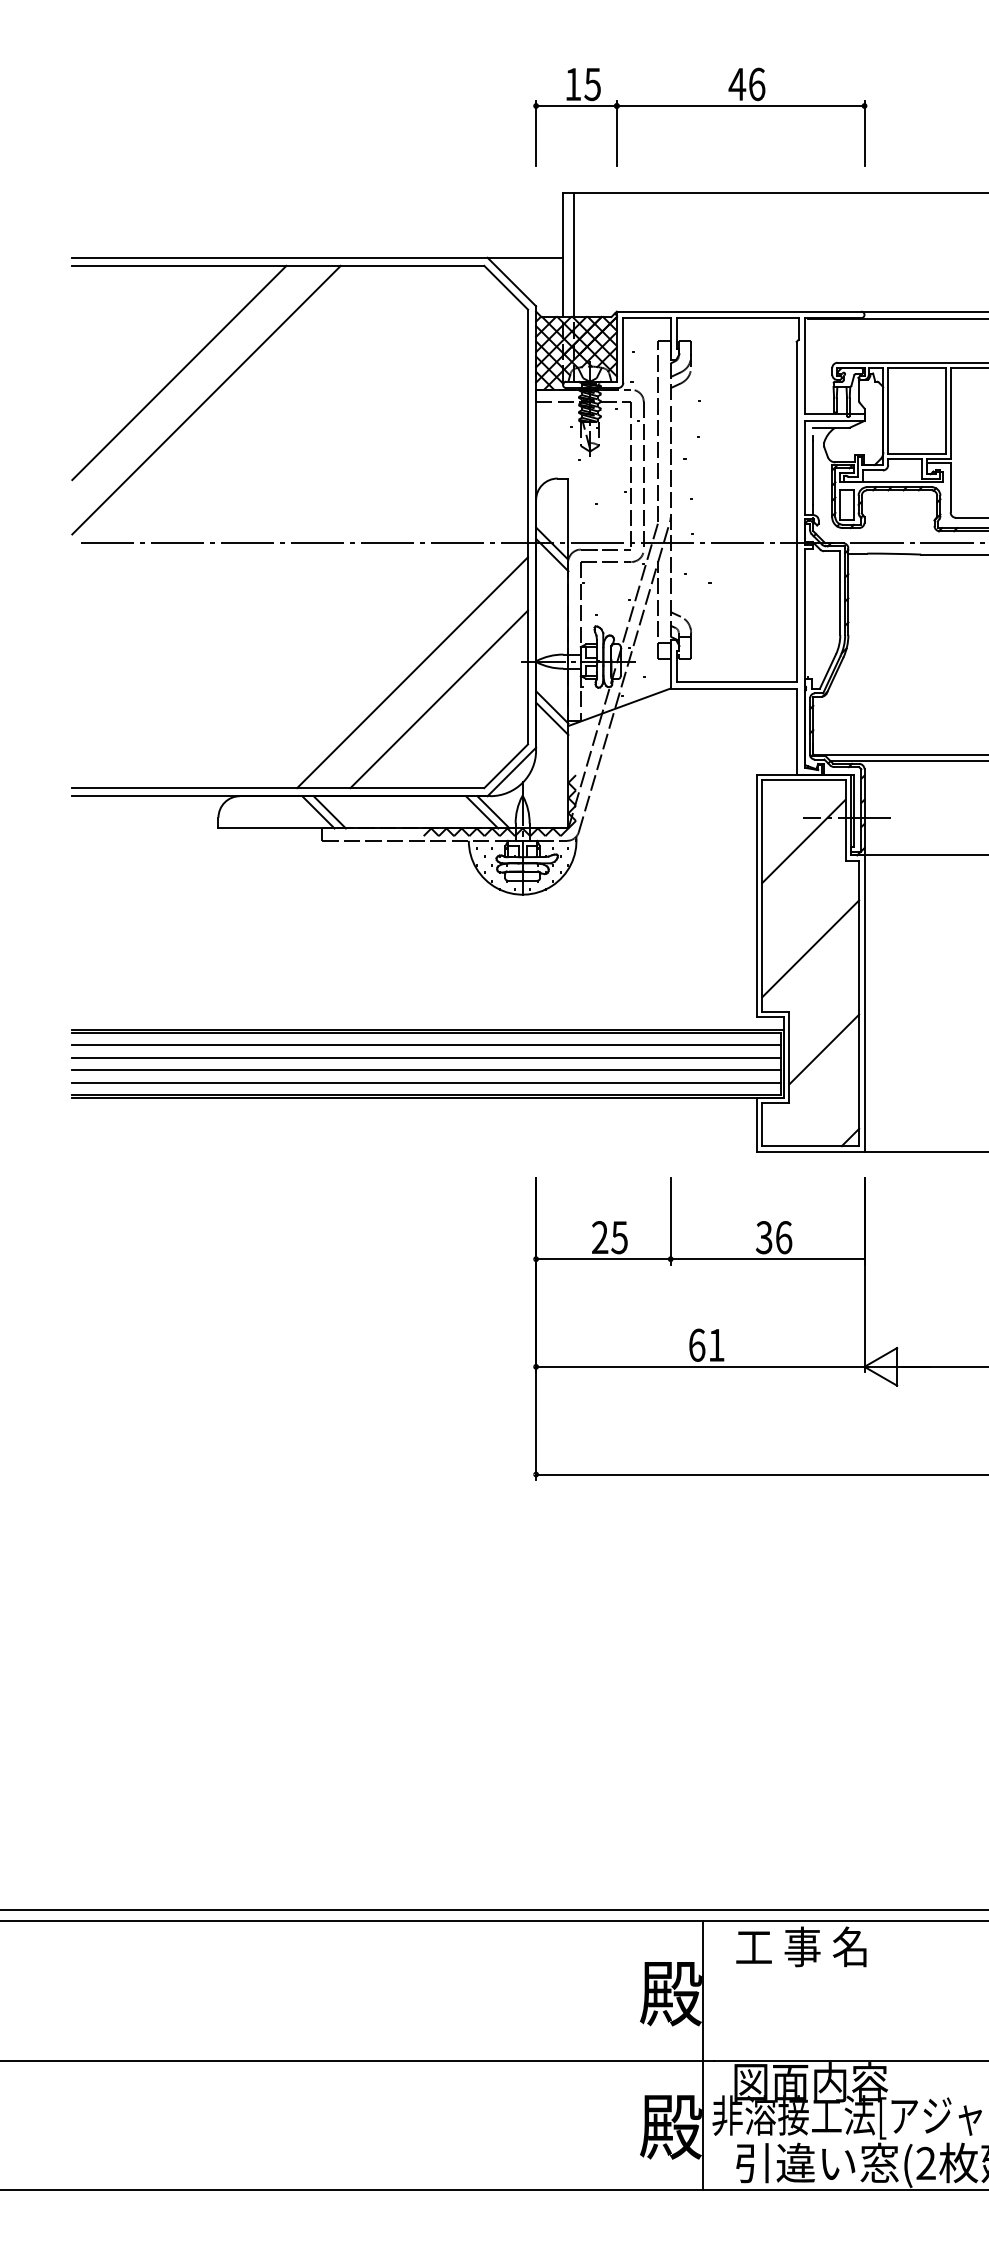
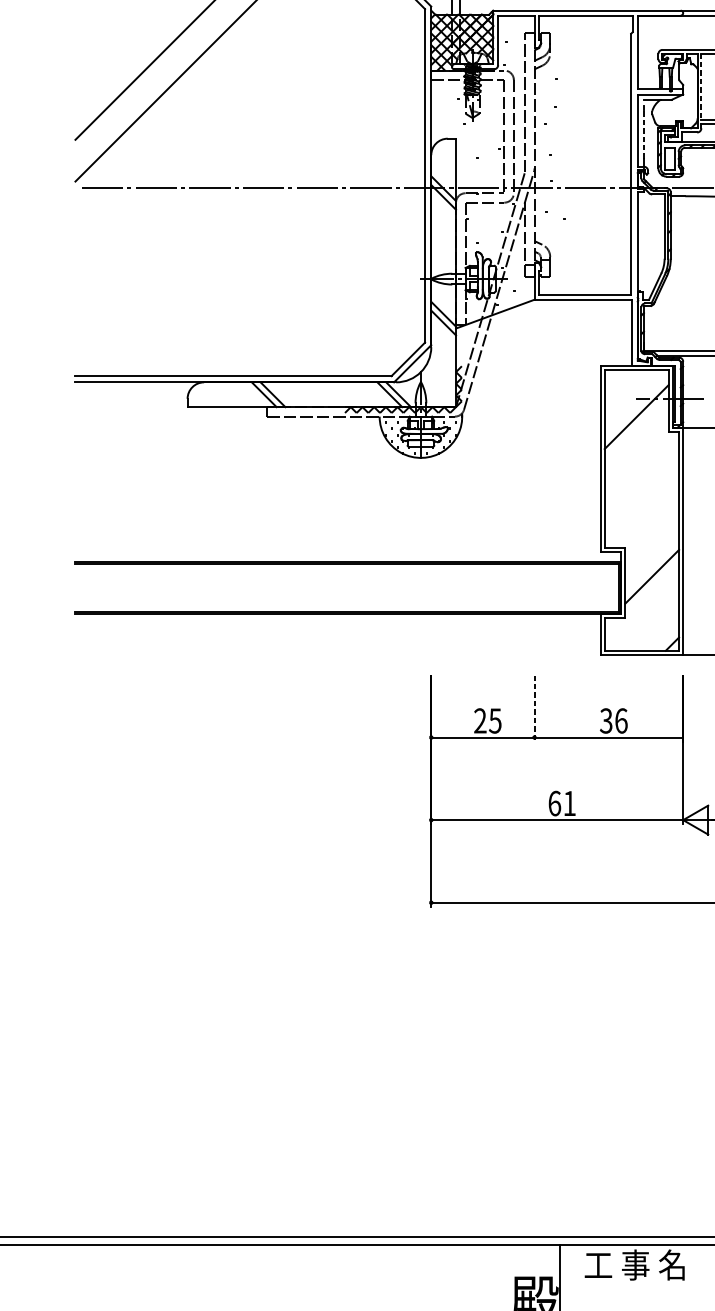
line: (888, 411) -> (701, 87), solid -> dashed
line: (813, 473) -> (644, 134), solid -> dashed
line: (412, 672) -> (336, 287), removed
line: (439, 699) -> (357, 308), removed
line: (810, 948) -> (641, 499), removed
line: (426, 1045) -> (347, 573), removed
line: (426, 1057) -> (347, 582), removed
line: (426, 1070) -> (347, 592), removed
line: (426, 1082) -> (347, 601), removed
line: (670, 1222) -> (534, 709), solid -> dashed

